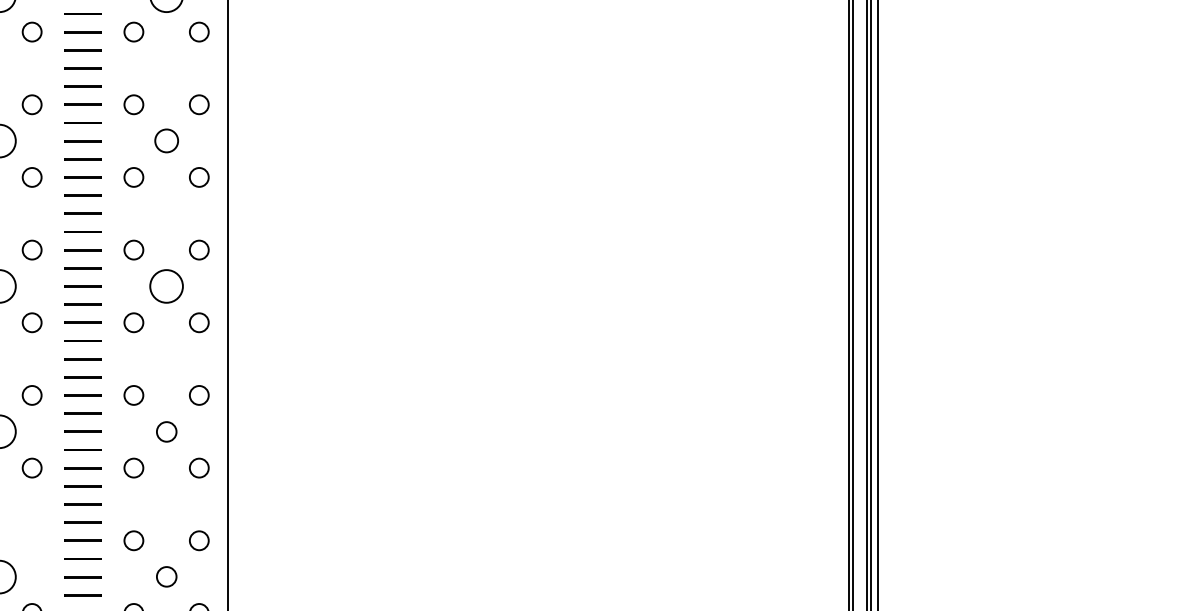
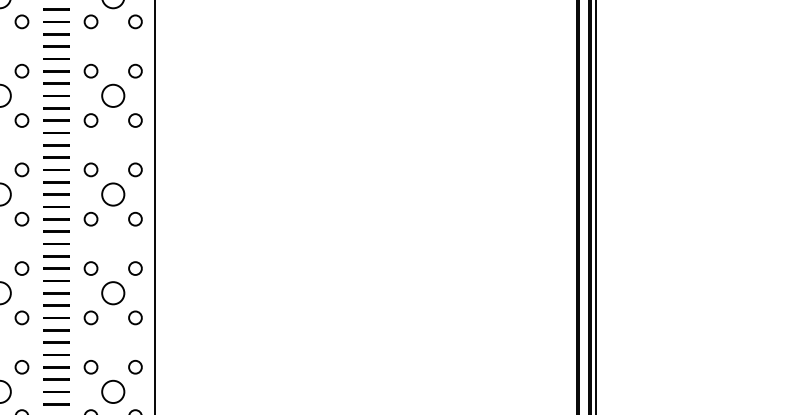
circle: (166, 140) -> (113, 95), size x1.43
circle: (166, 432) -> (113, 293), size x1.67
circle: (31, 541) -> (21, 367), added
circle: (166, 576) -> (113, 391), size x1.67

